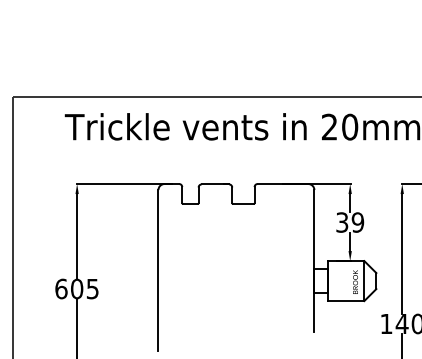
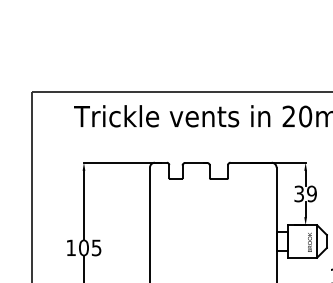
text: (61, 288) -> (71, 247), 605 -> 105

